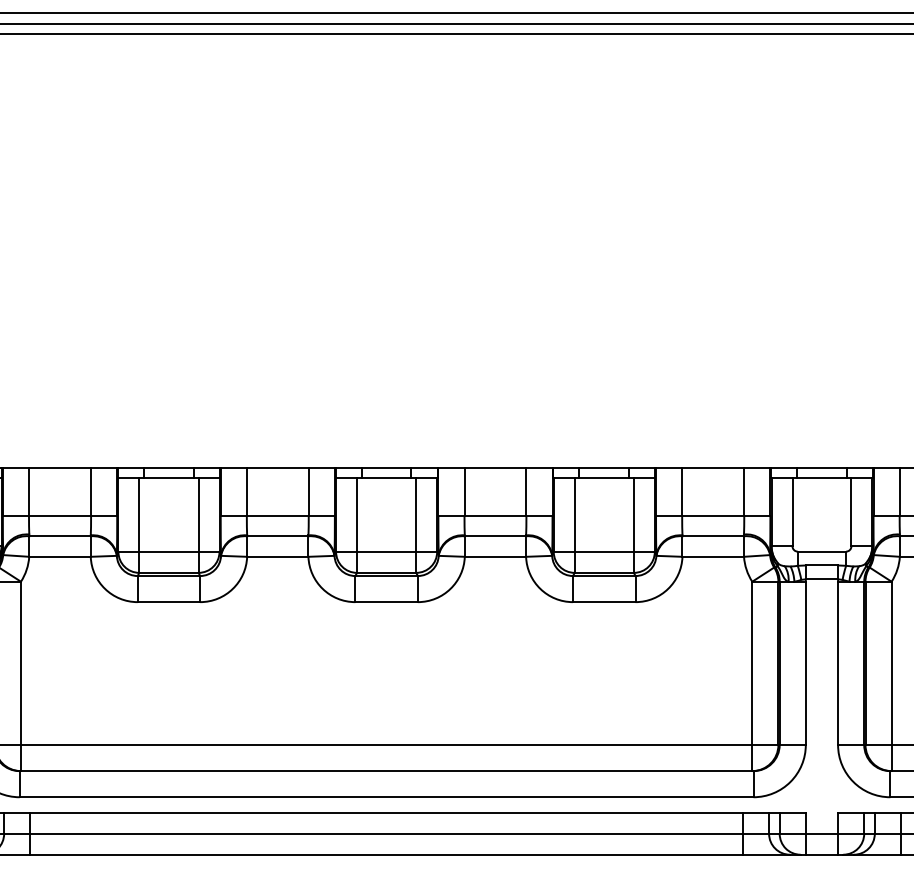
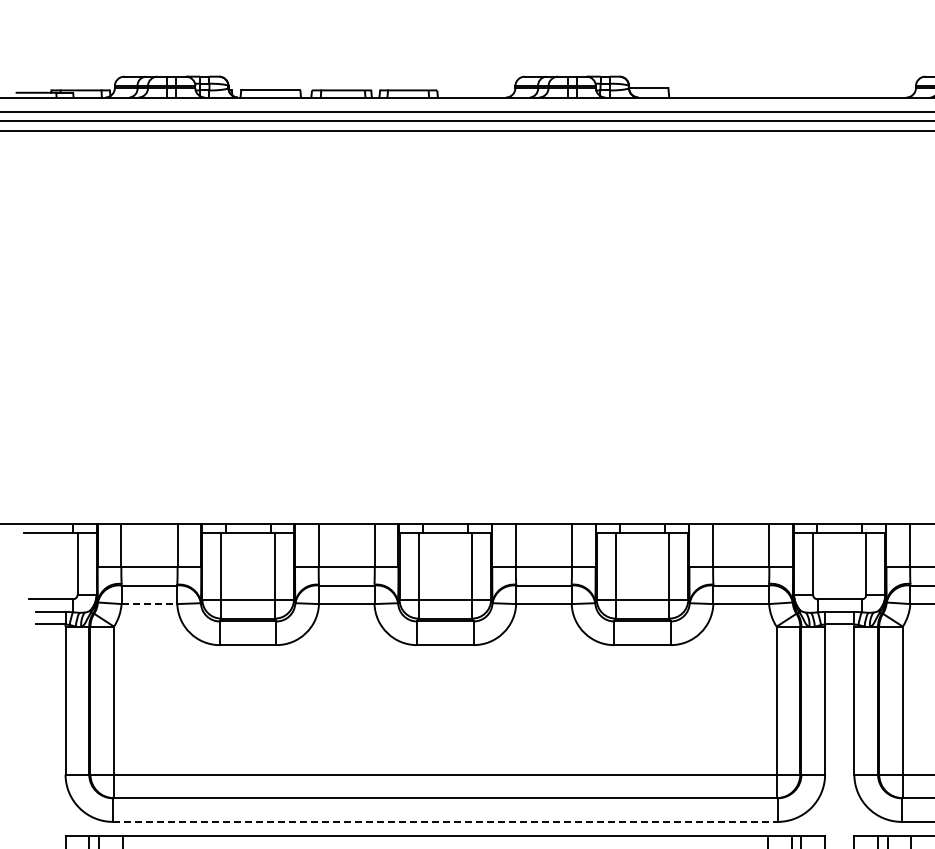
line: (60, 557) -> (149, 604), solid -> dashed
line: (386, 796) -> (445, 821), solid -> dashed

